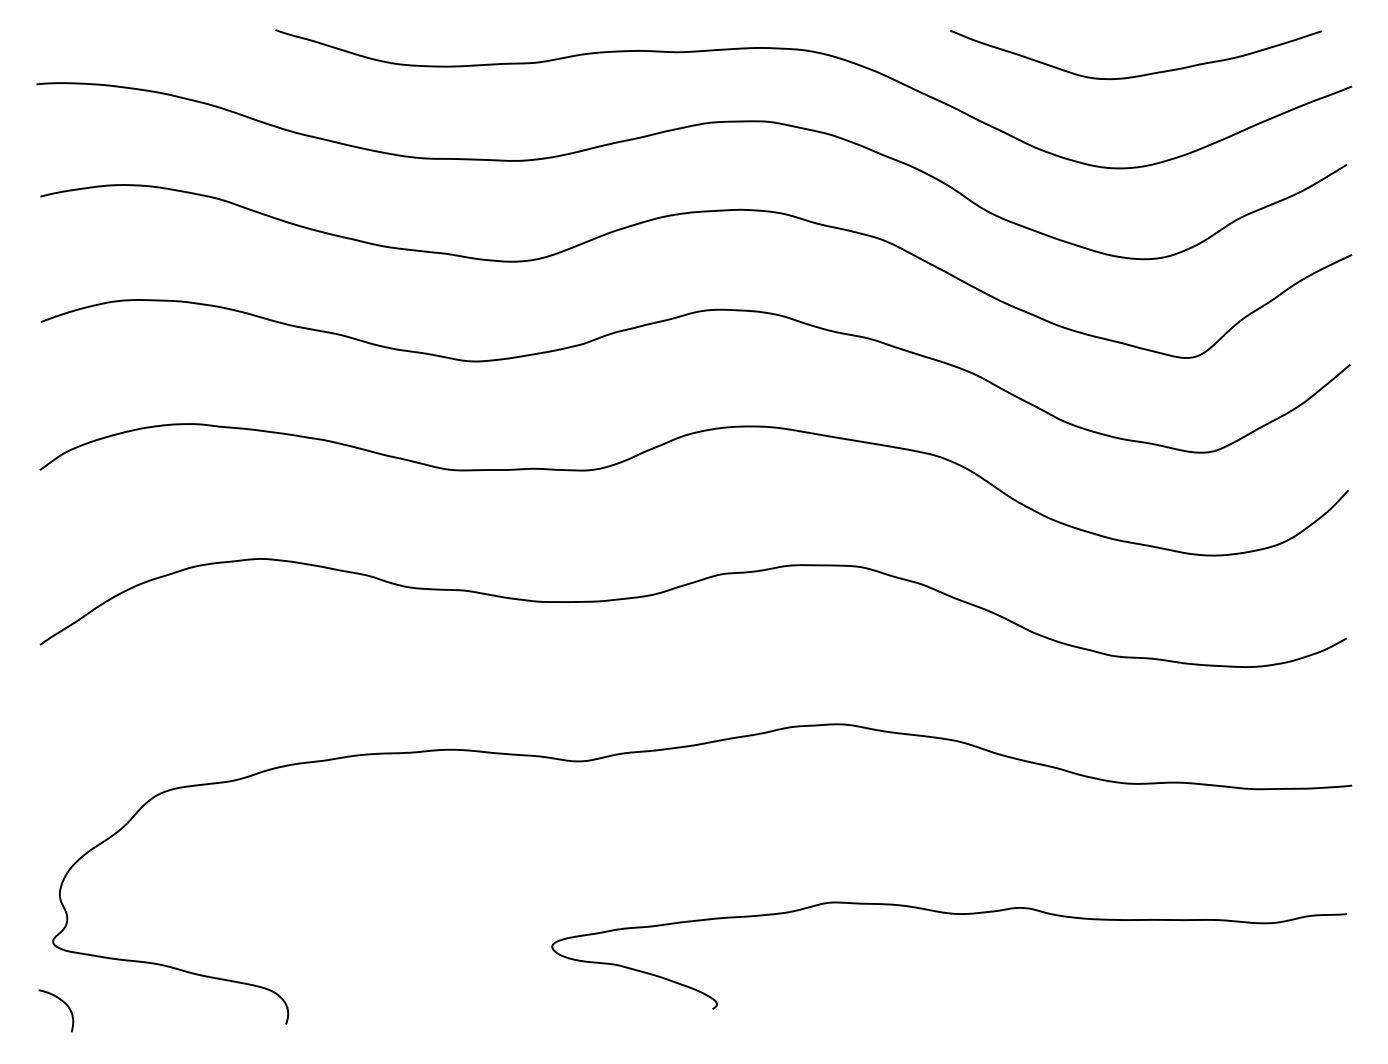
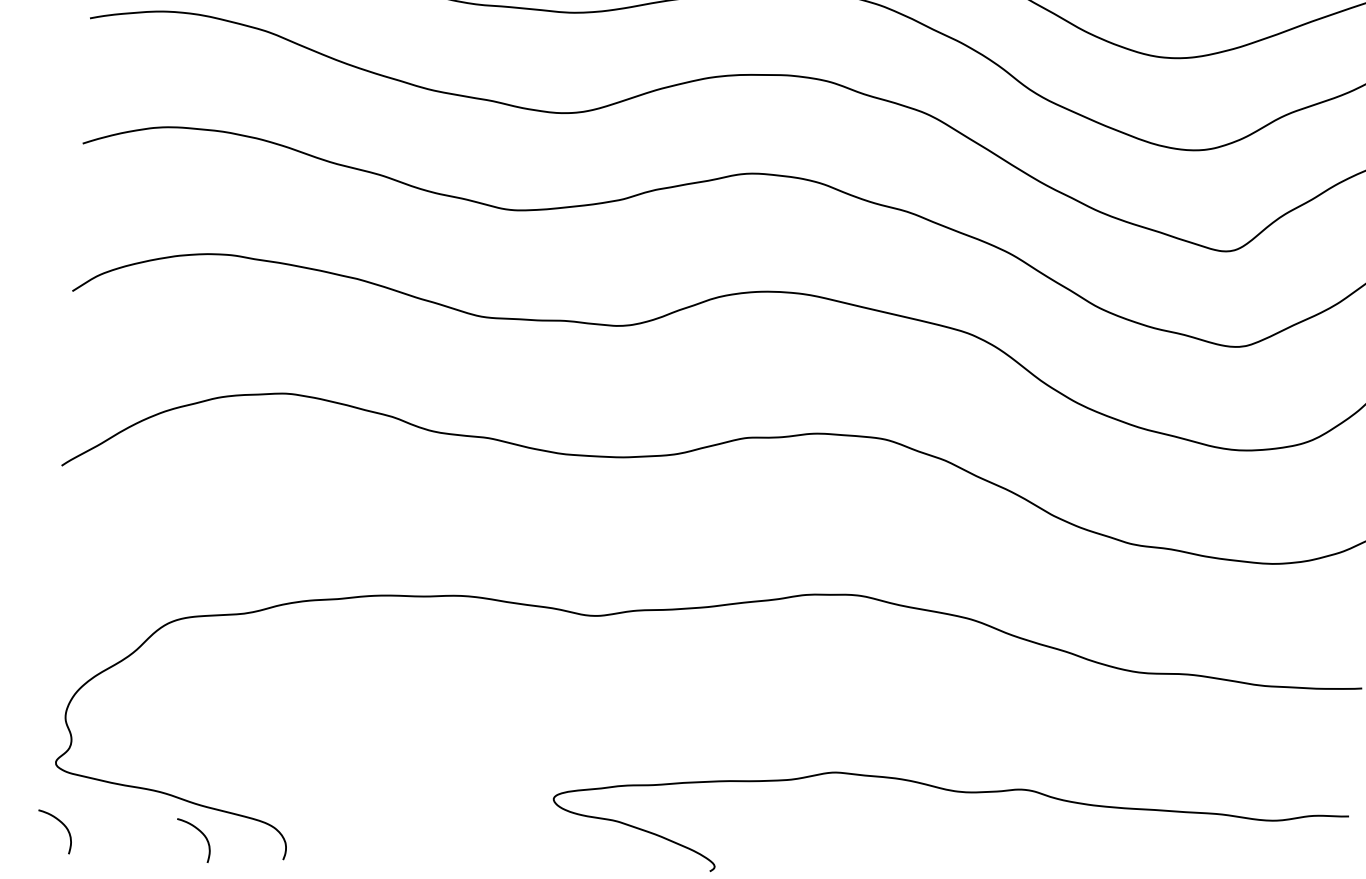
curve: (202, 1003) -> (201, 833), added

